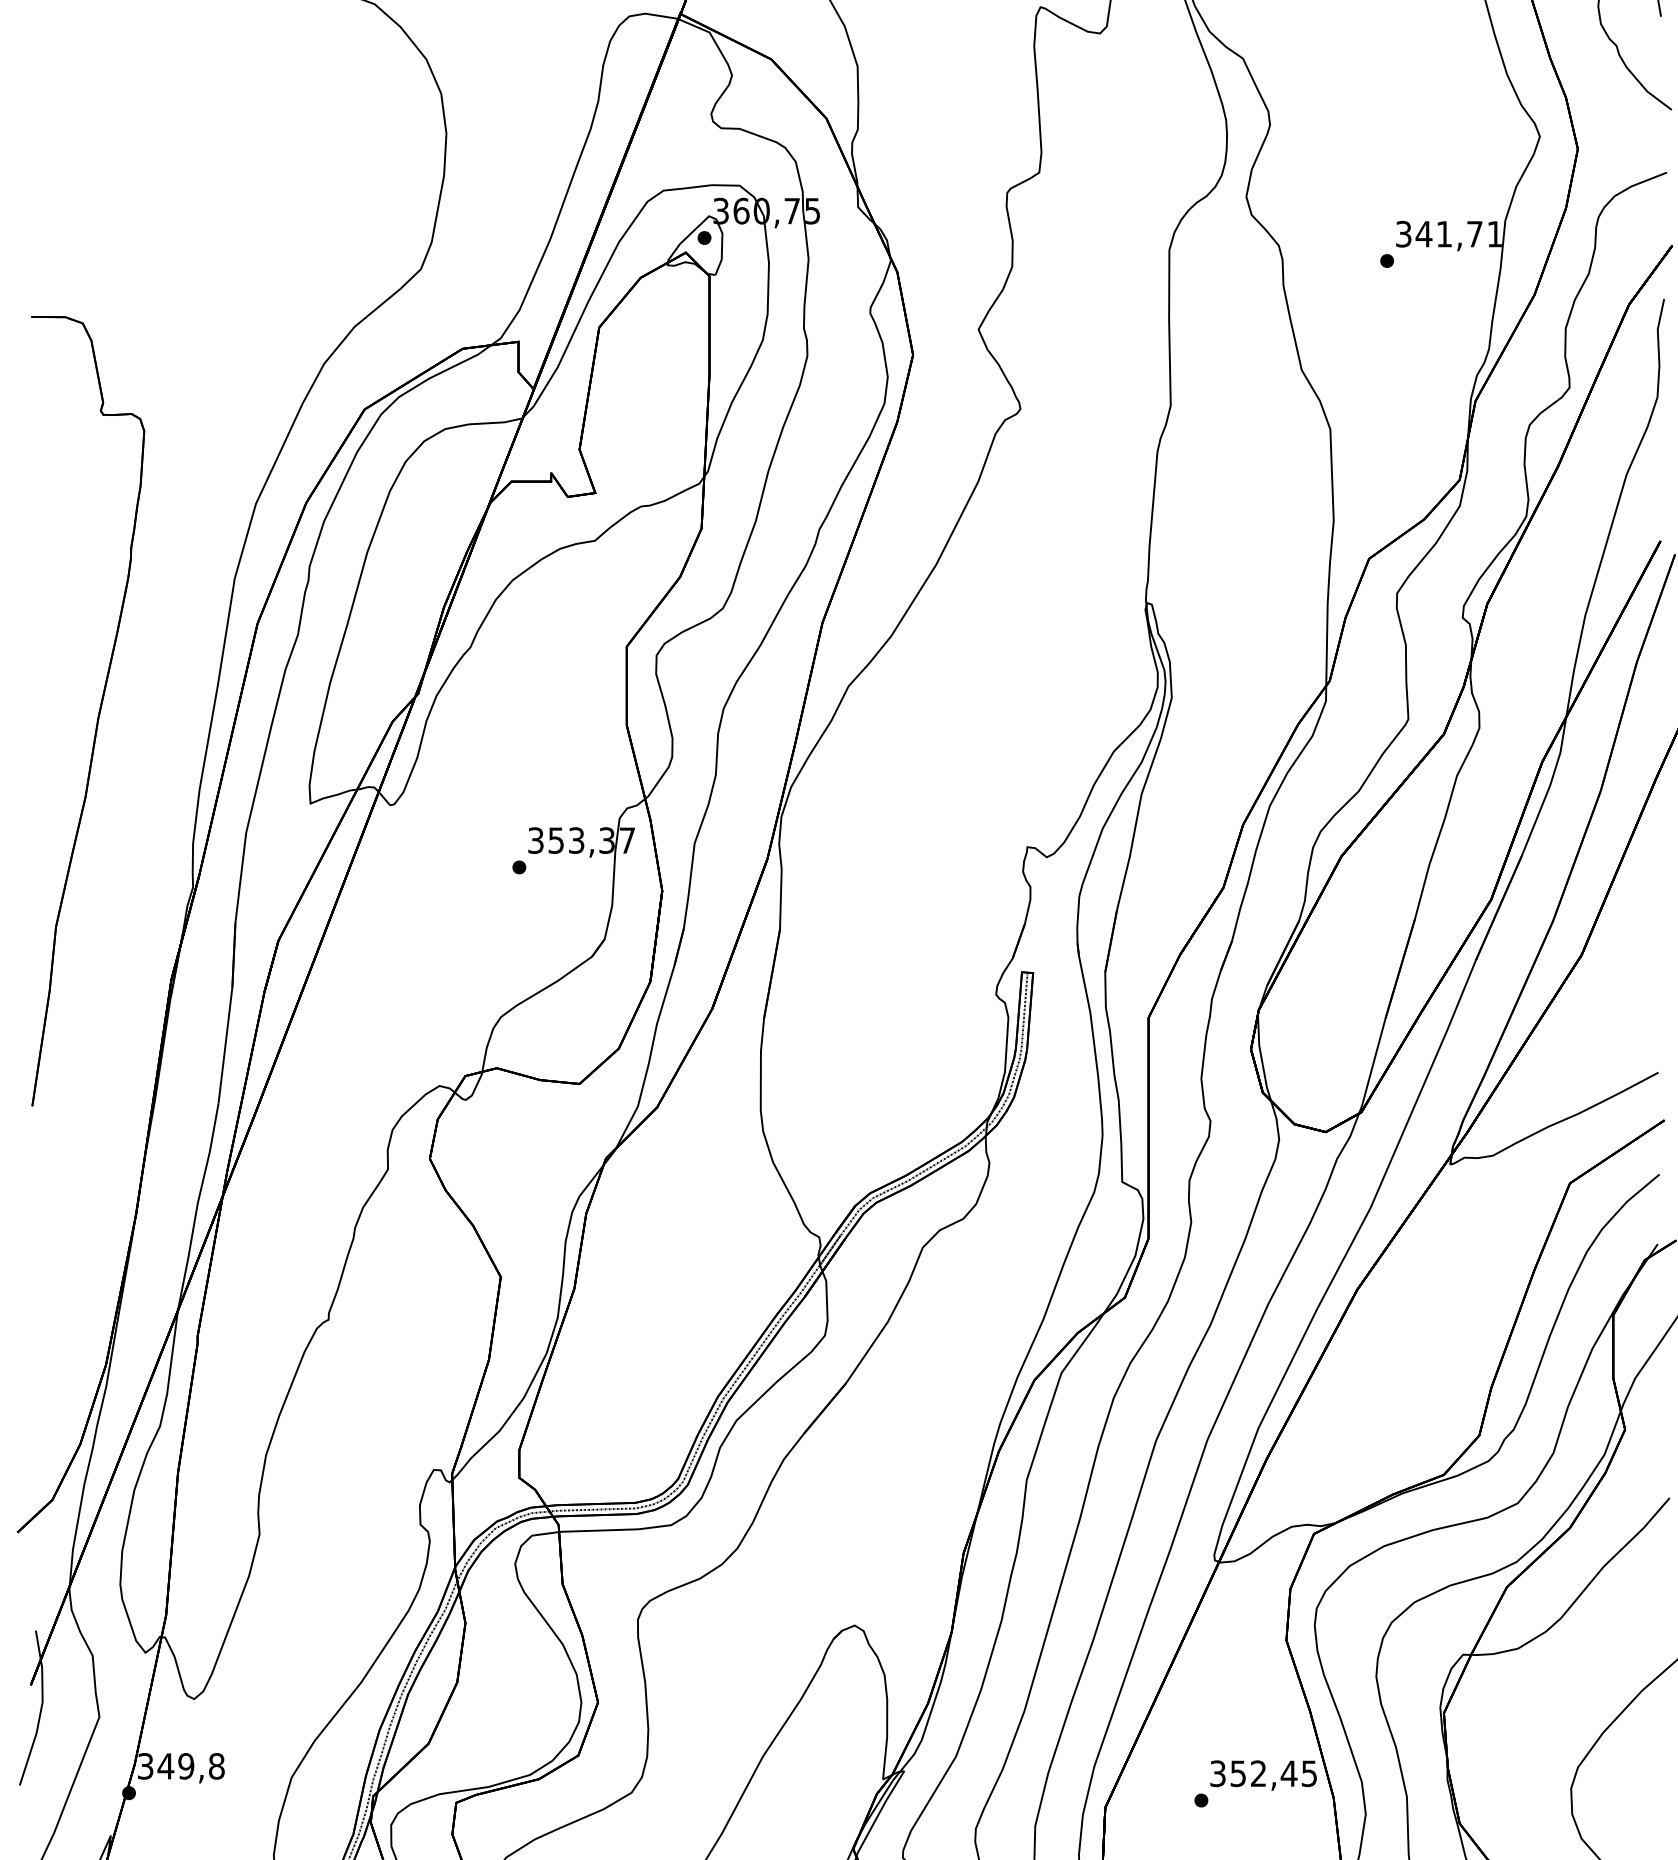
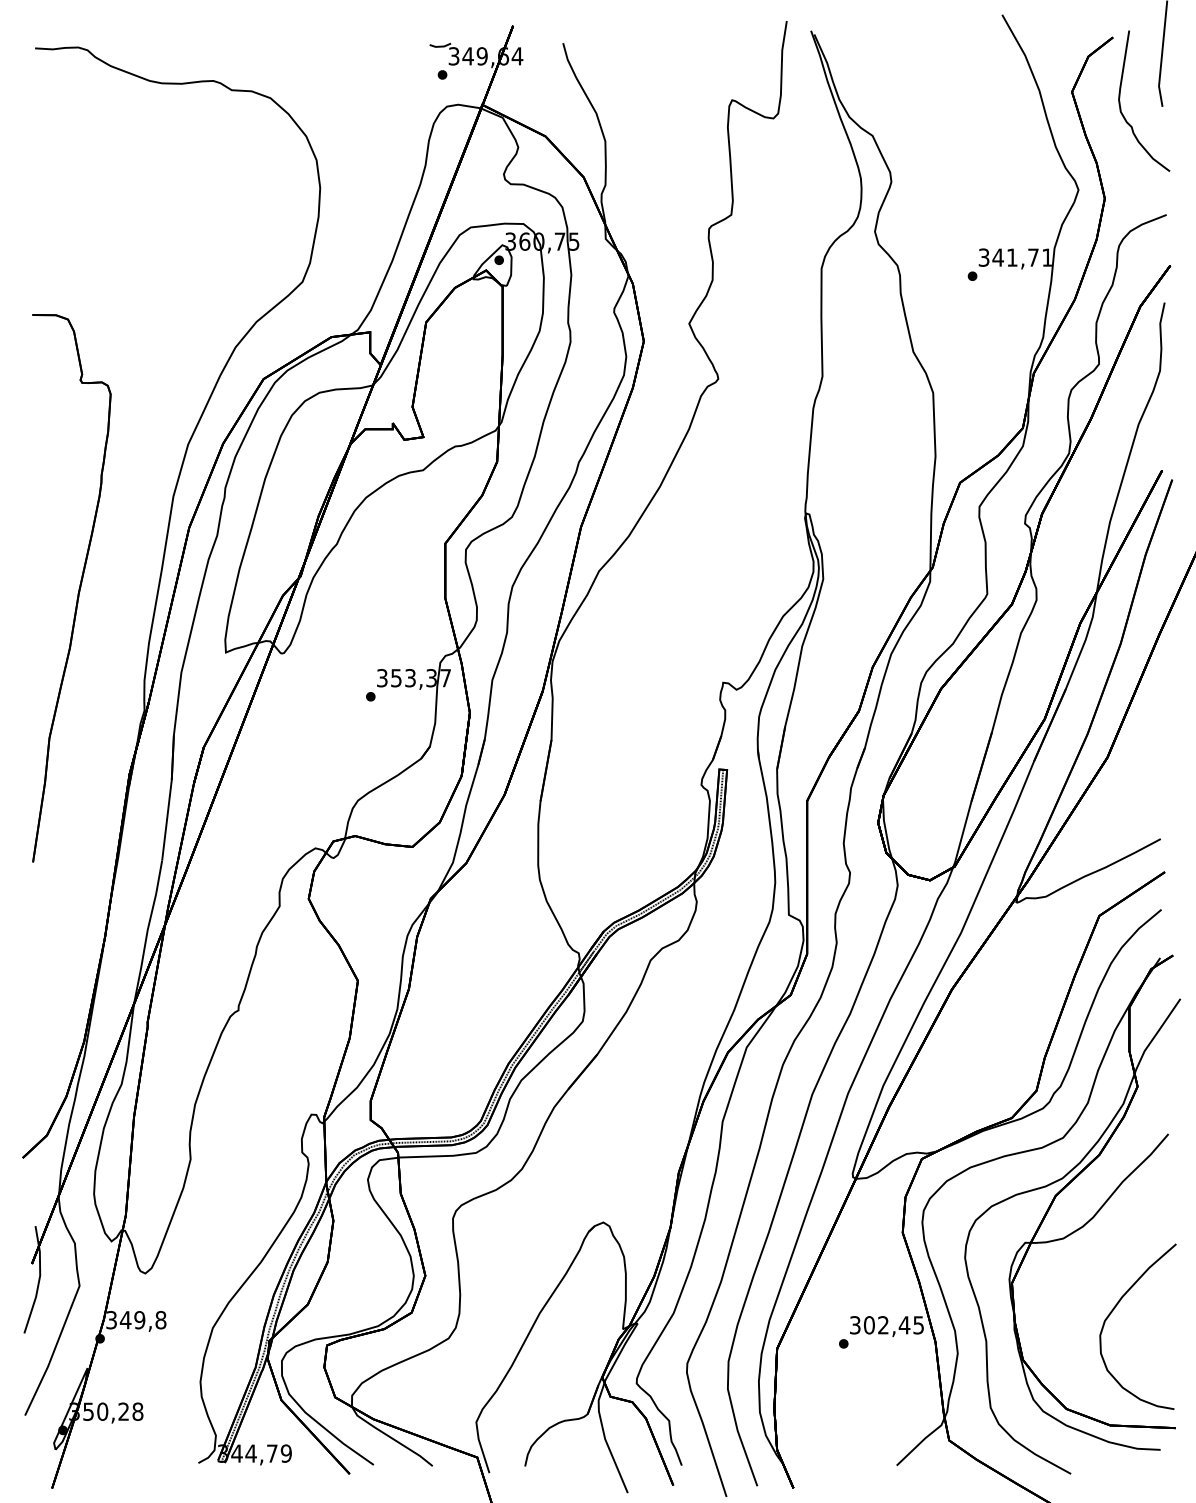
text: (1237, 1774) -> (868, 1325), 352,45 -> 302,45

